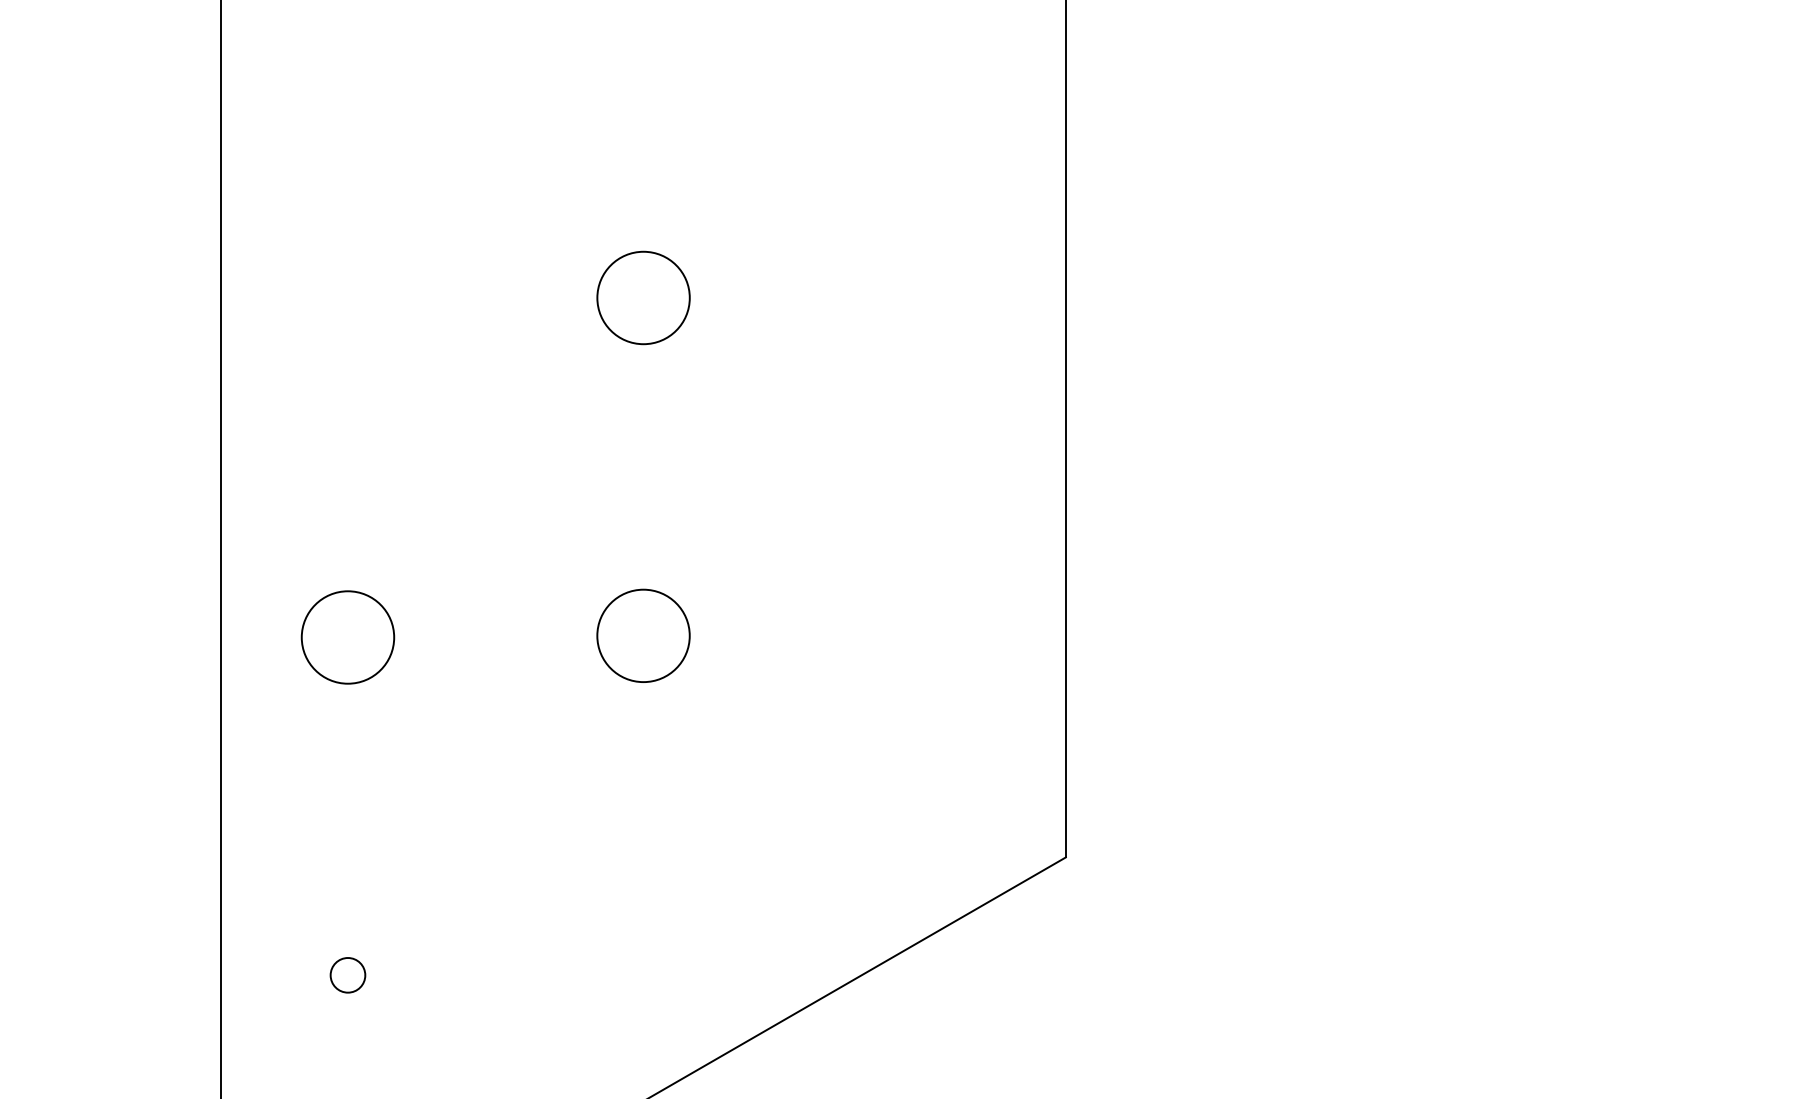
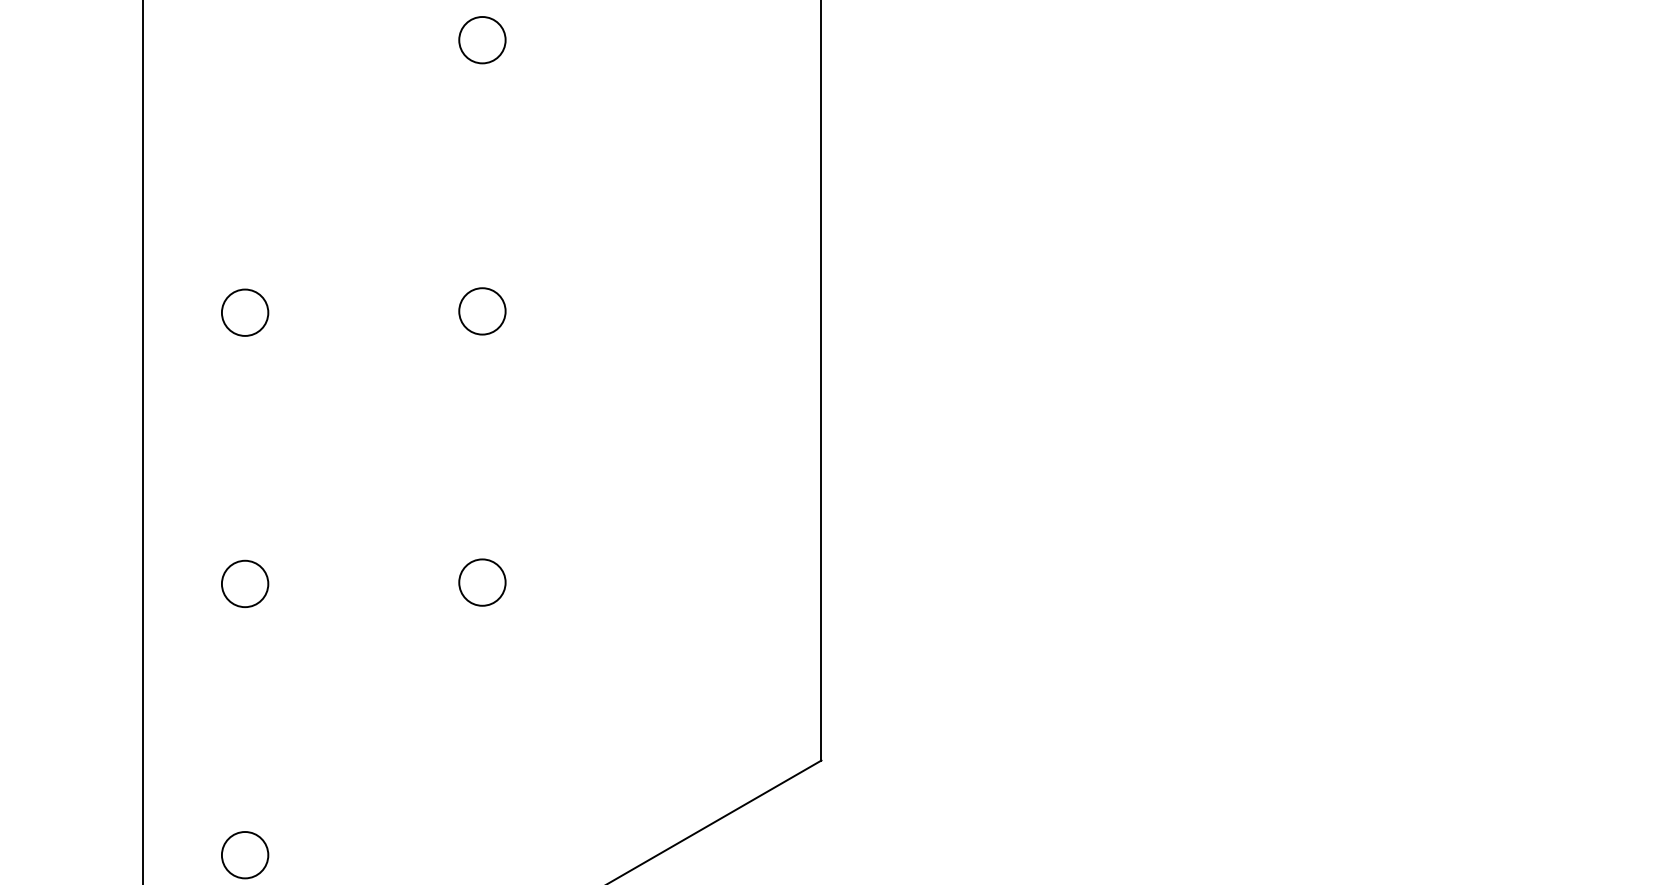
circle: (643, 298) -> (482, 311), size x0.62
circle: (348, 299) -> (245, 312), added
circle: (643, 635) -> (482, 582), size x0.62
circle: (347, 636) -> (244, 583), size x0.62
circle: (347, 975) -> (244, 855), size x1.67

